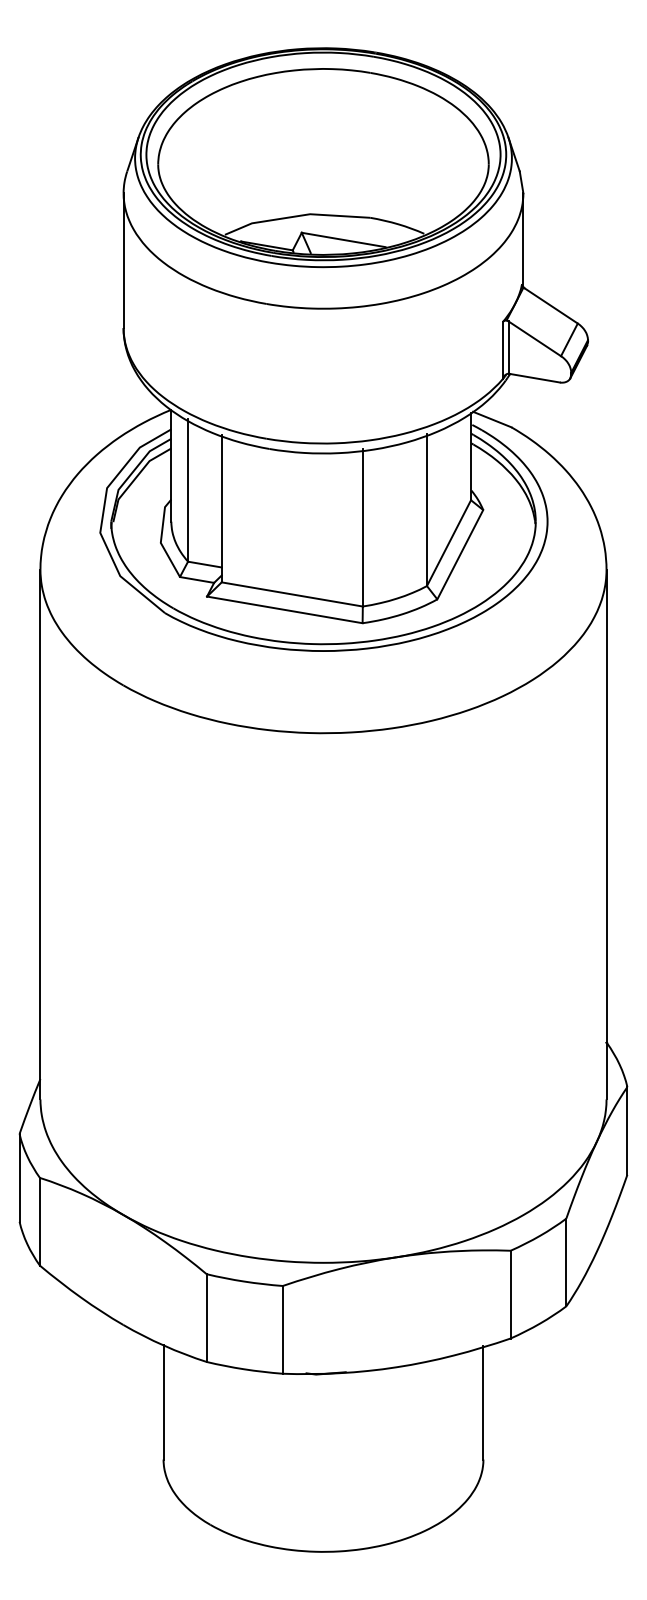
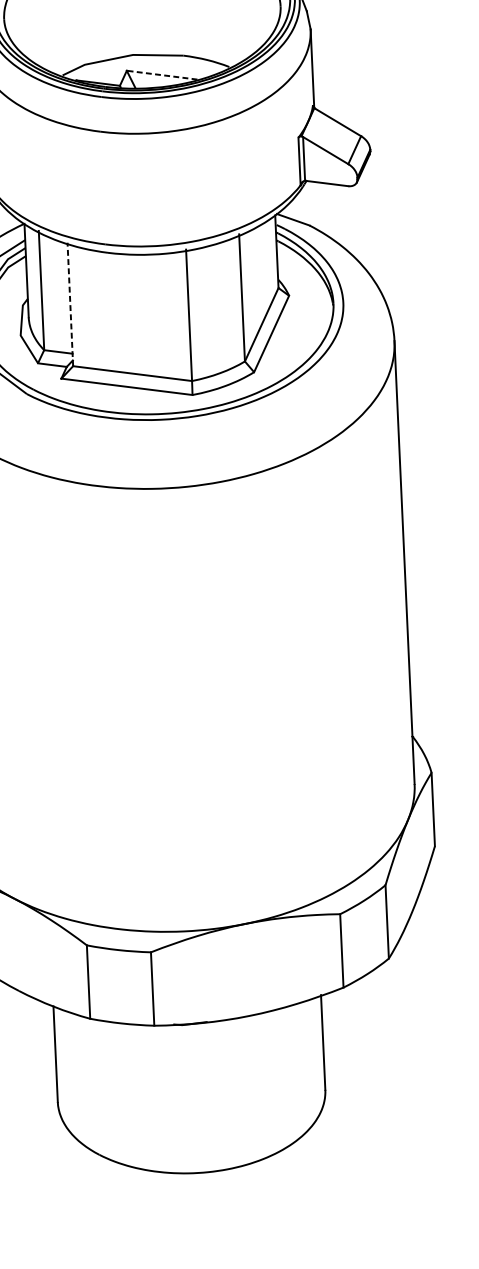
line: (343, 239) -> (161, 74), solid -> dashed
line: (221, 508) -> (70, 304), solid -> dashed

